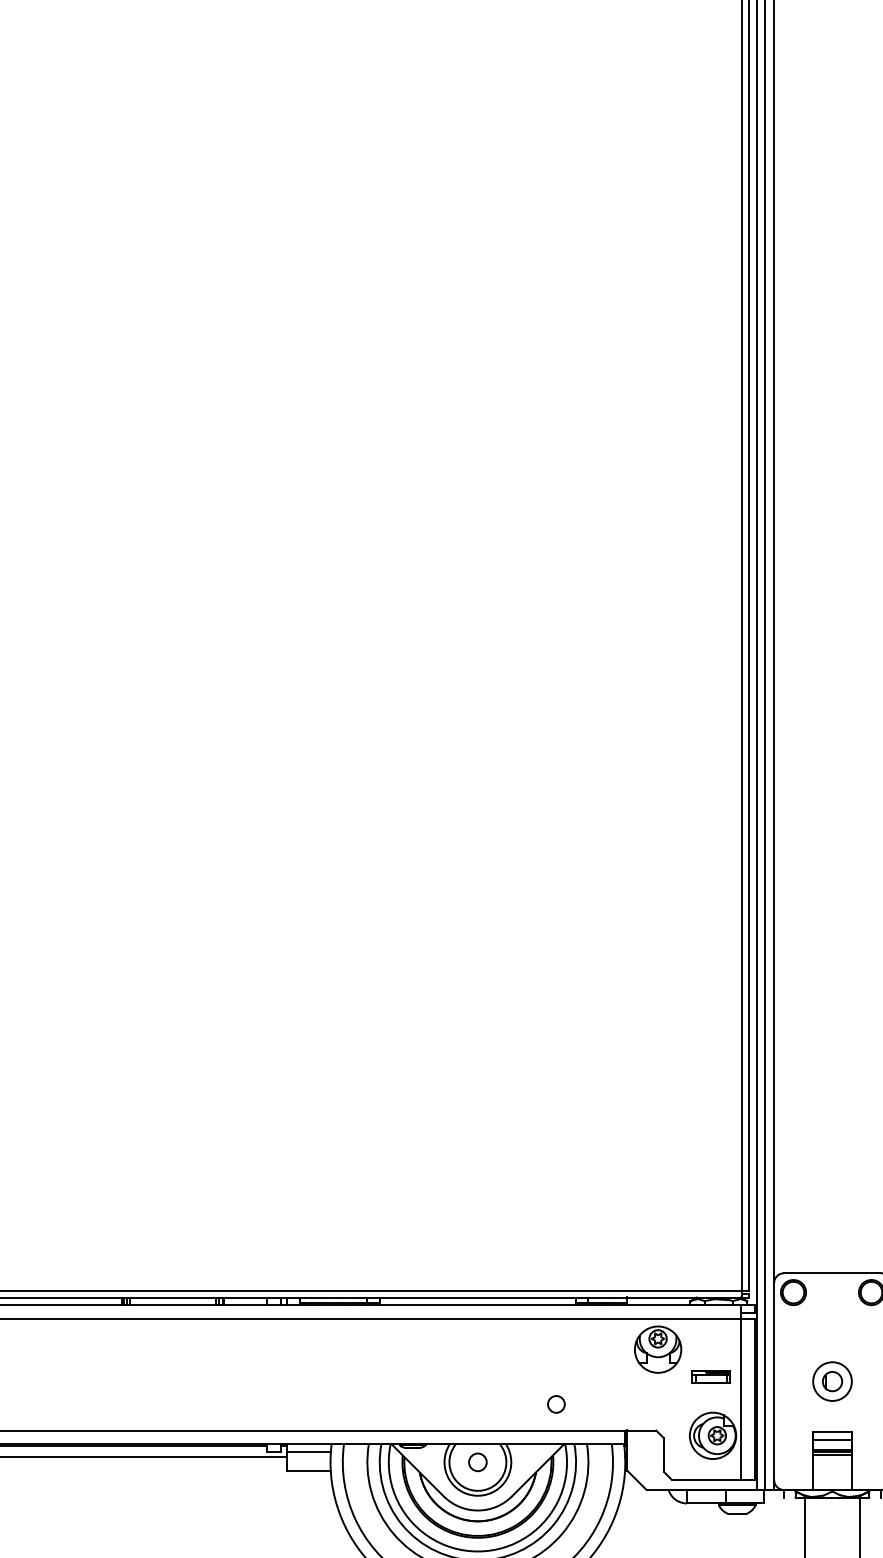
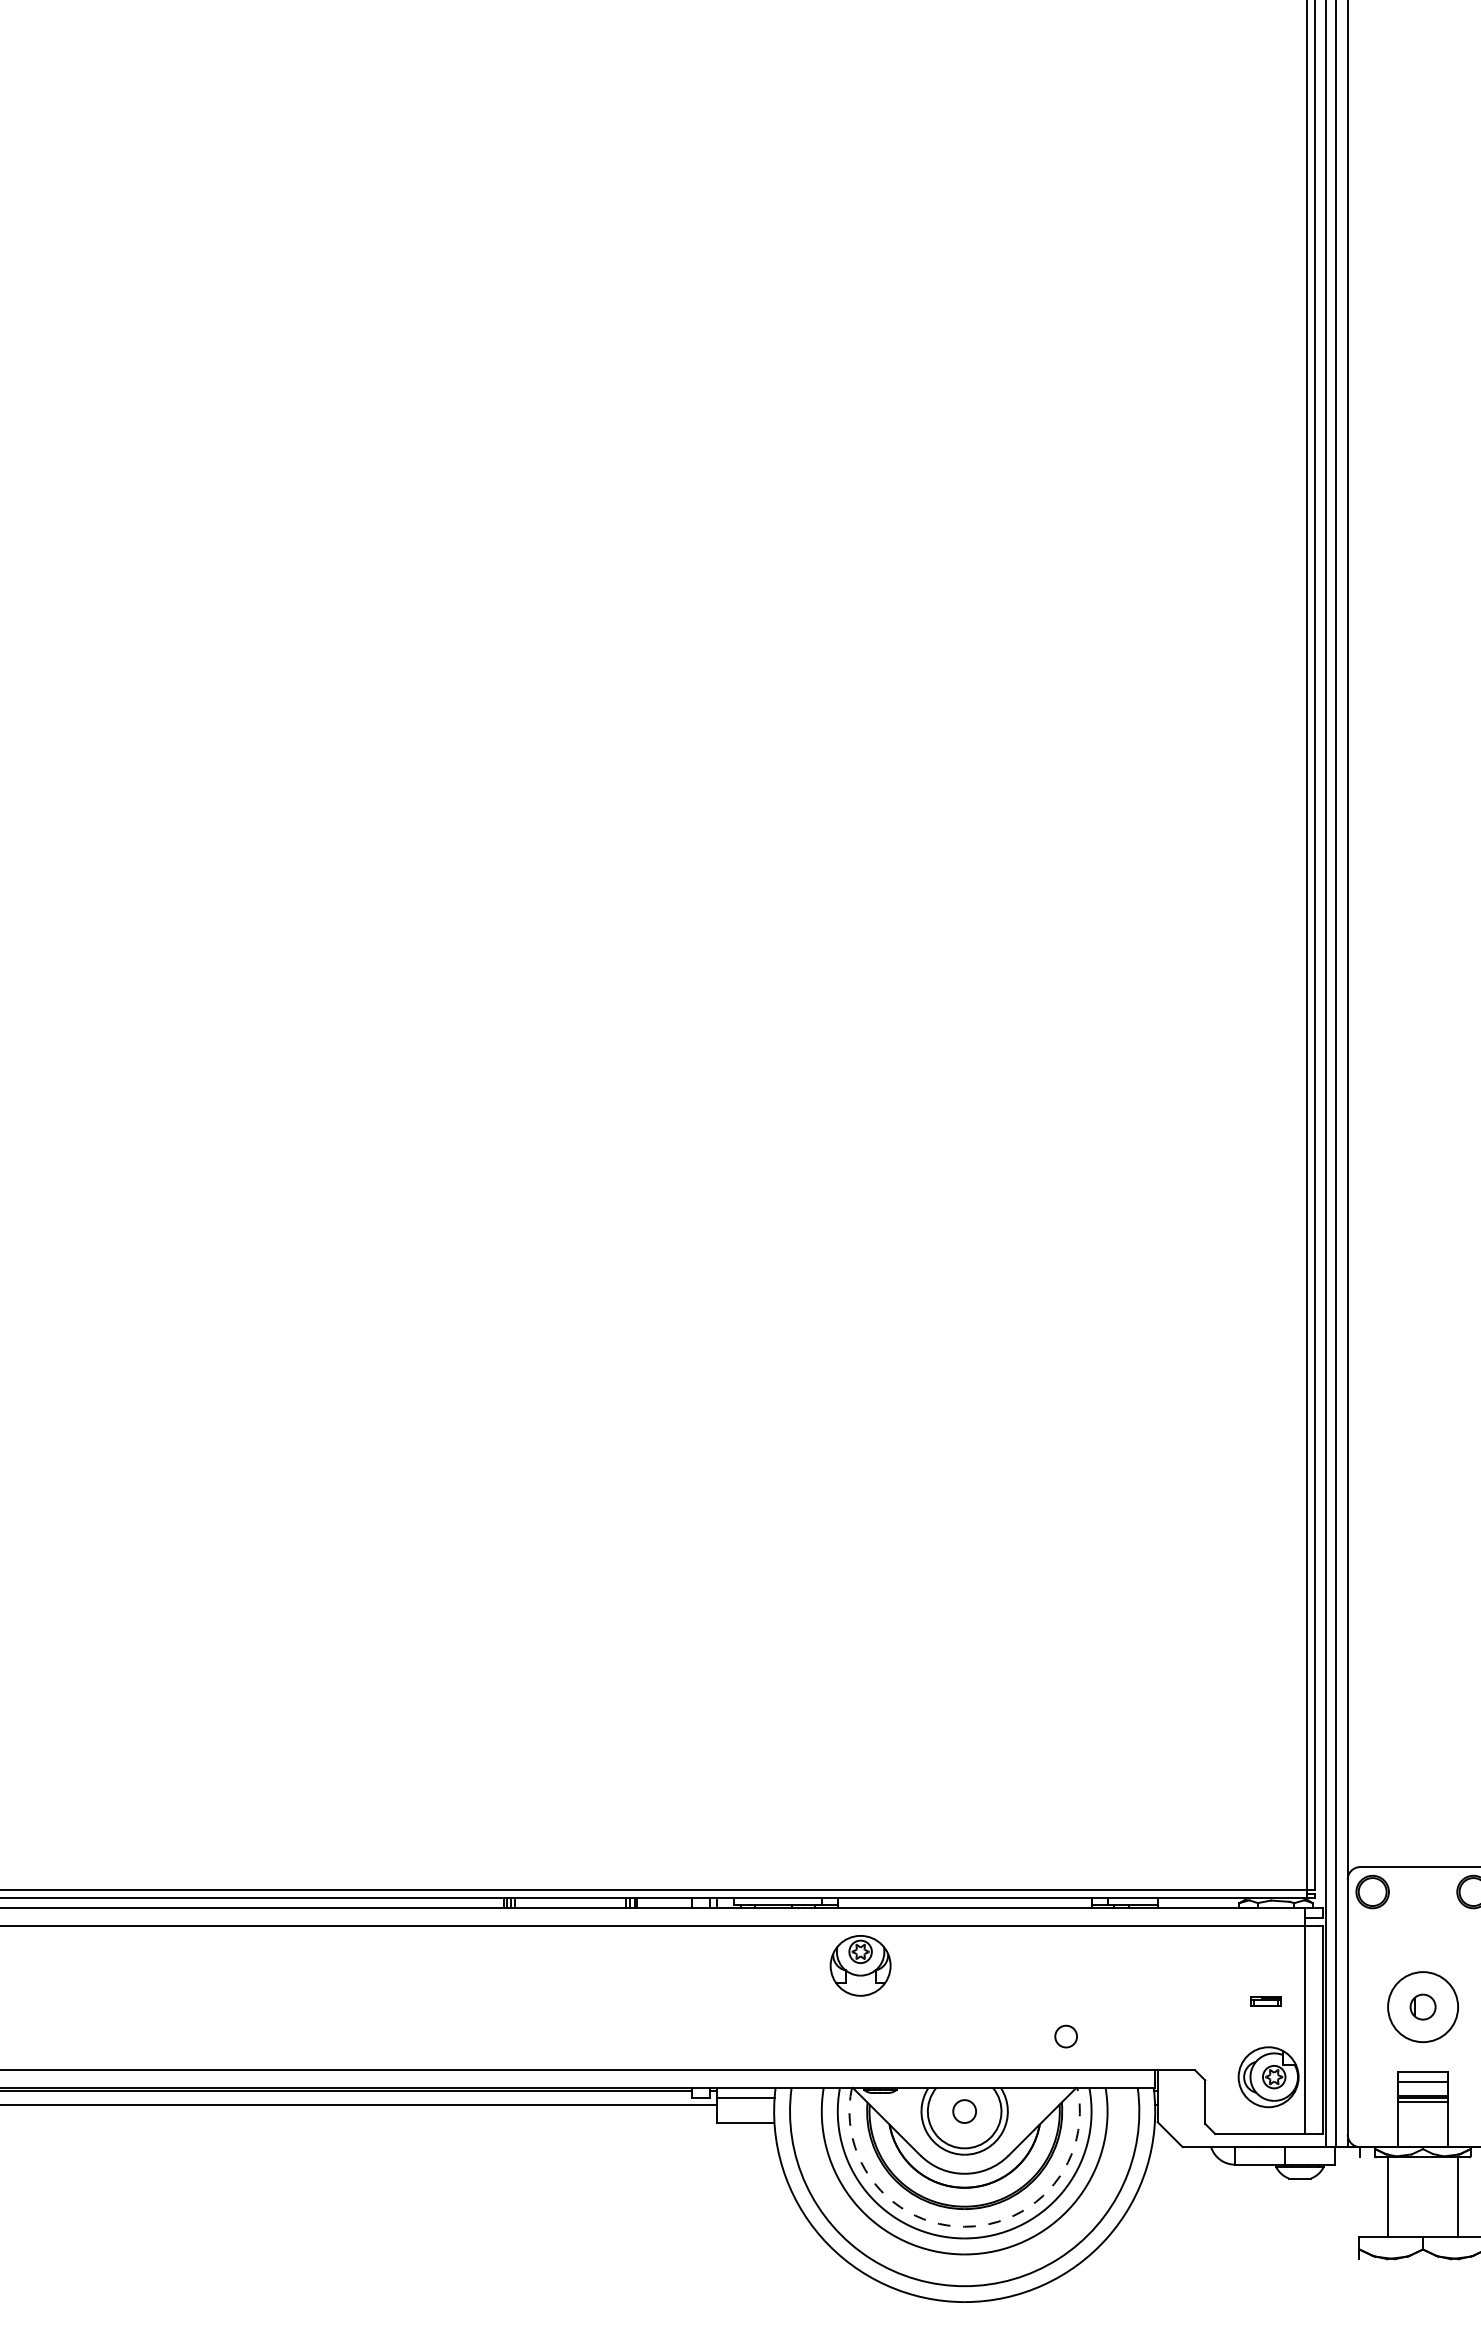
part: (658, 1349) -> (860, 1965), moved
part: (710, 1377) -> (1265, 2001), size x0.6
circle: (832, 1381) -> (1423, 2007), size x1.4
arc: (477, 1551) -> (964, 2226), solid -> dashed

